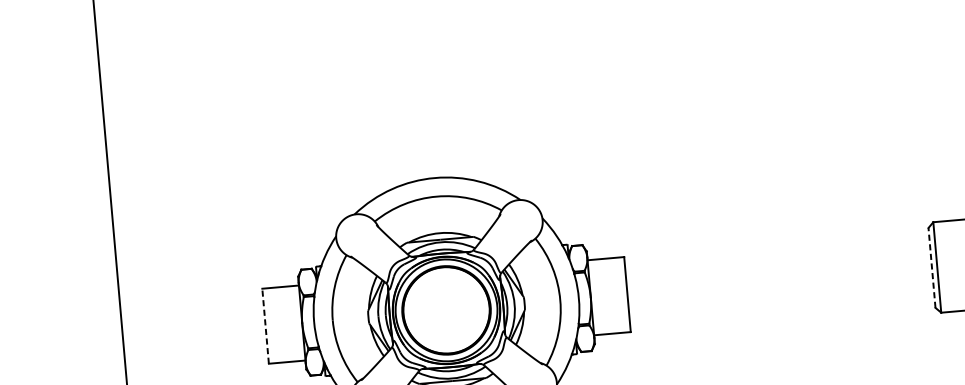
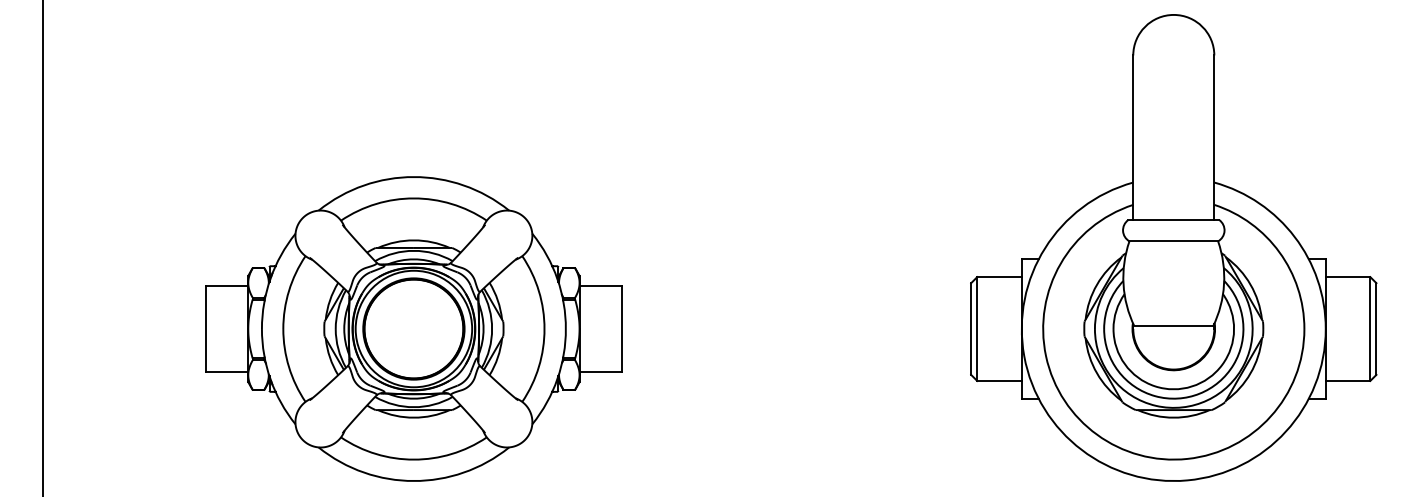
line: (932, 268) -> (971, 329), dashed -> solid
line: (265, 325) -> (206, 328), dashed -> solid

